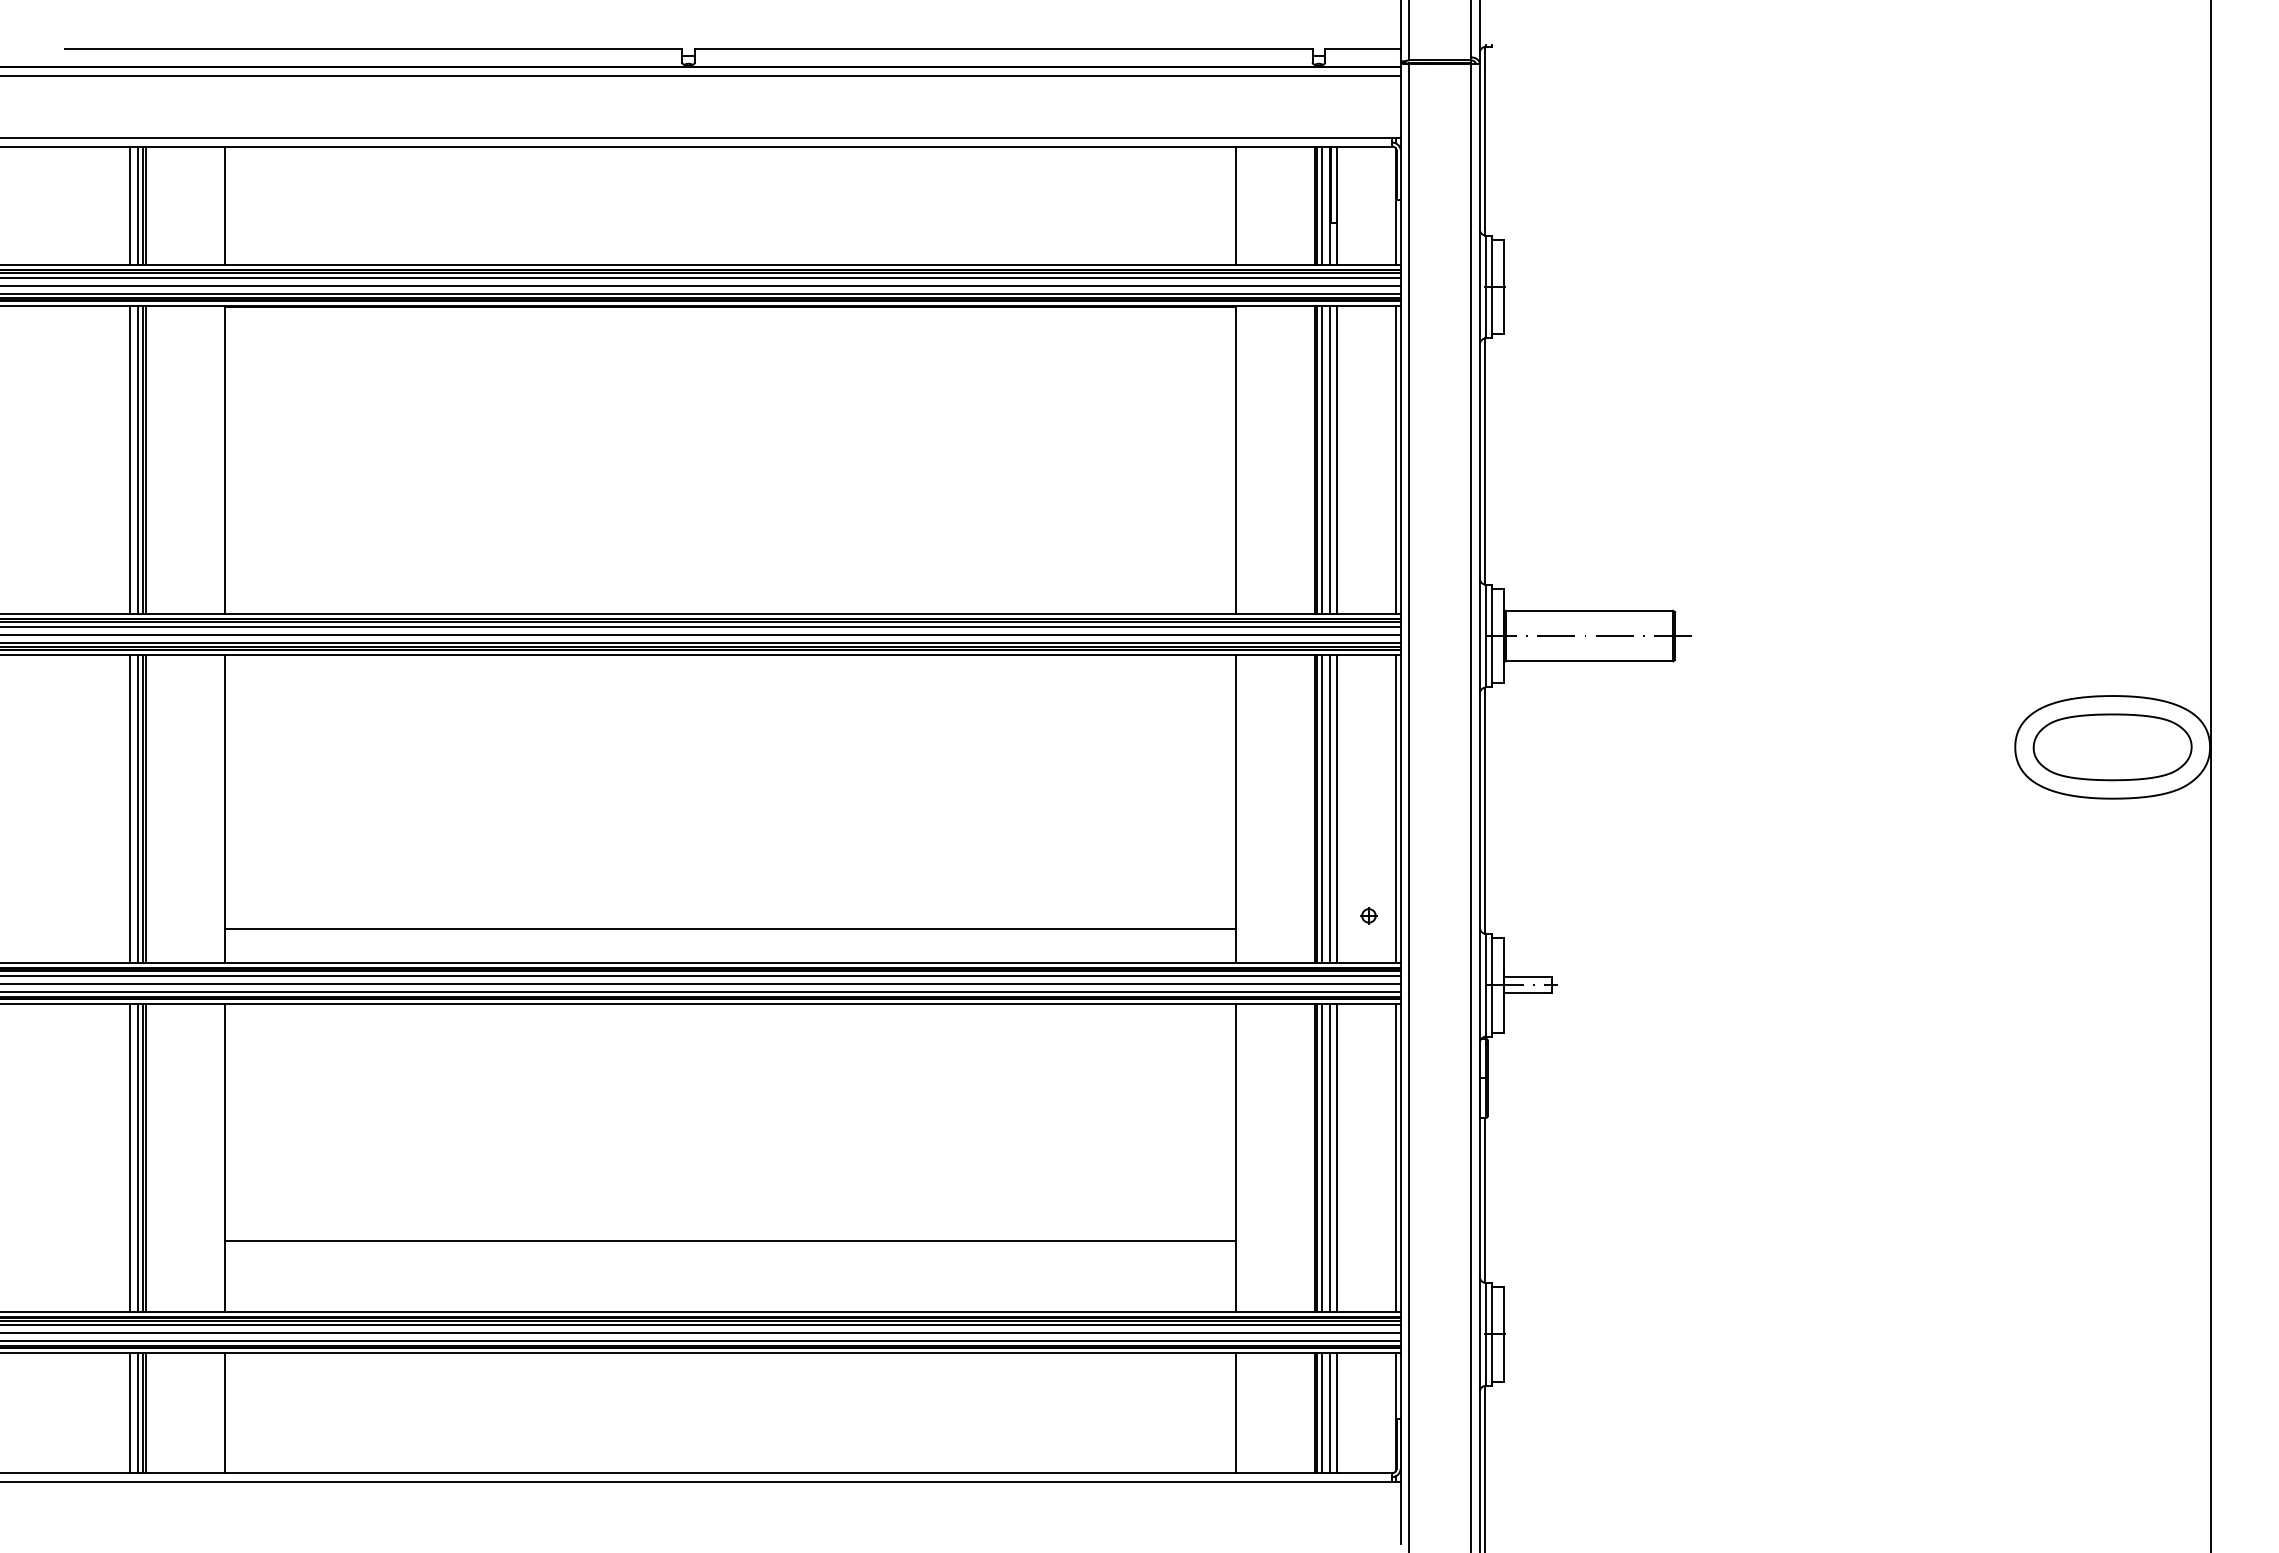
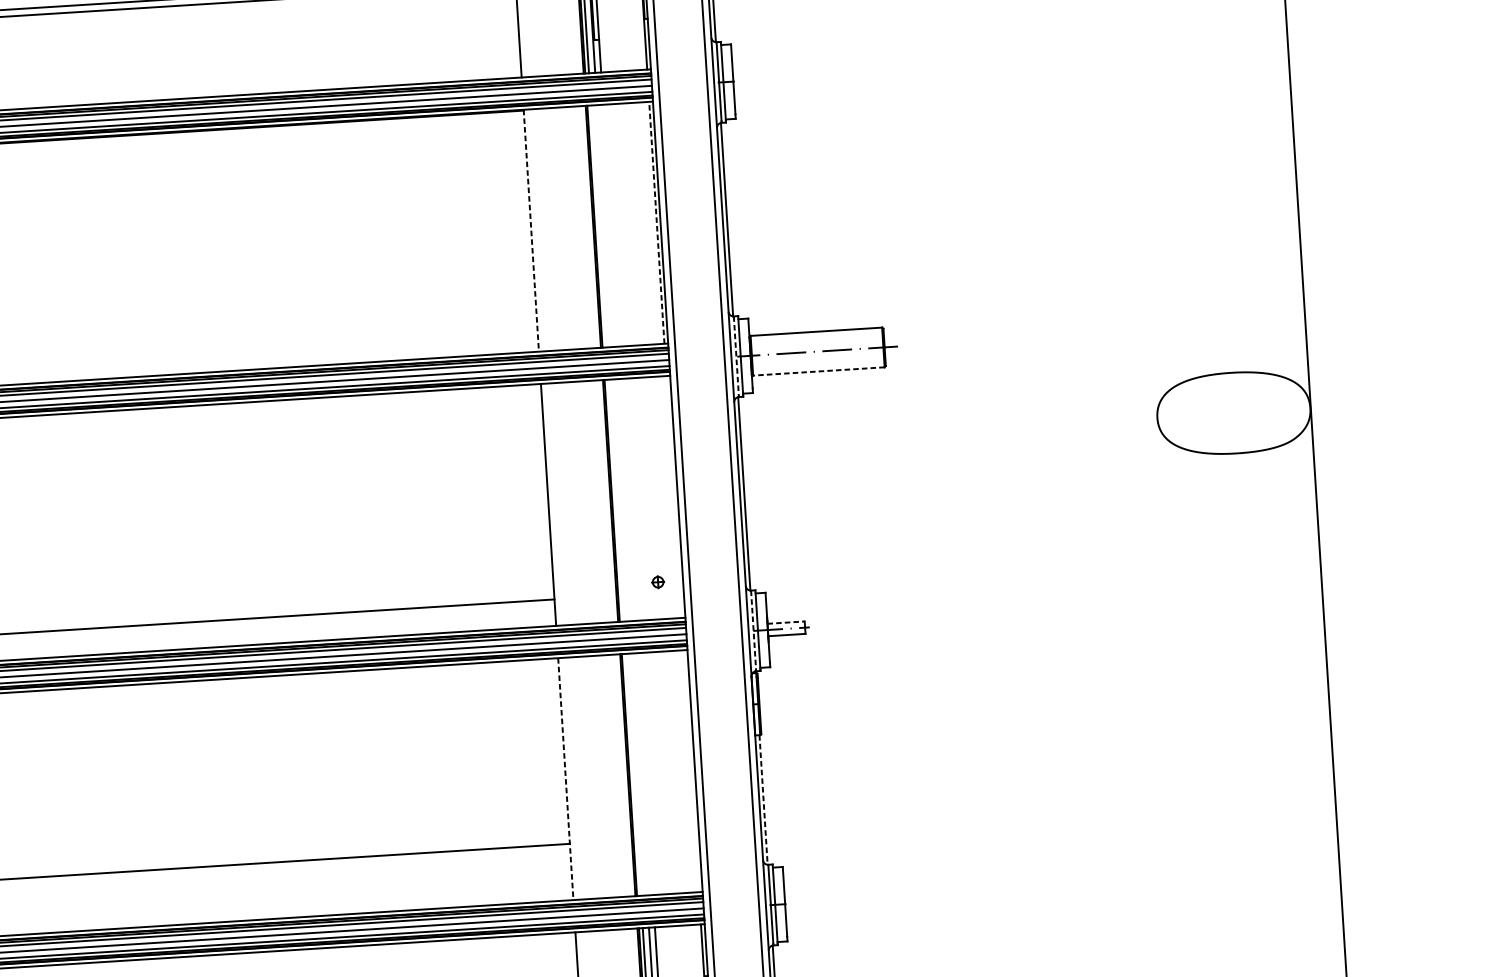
line: (1321, 459) -> (598, 226), removed
line: (1329, 459) -> (604, 225), removed
line: (1337, 459) -> (610, 225), removed
line: (1395, 459) -> (656, 222), solid -> dashed
line: (1236, 460) -> (531, 231), solid -> dashed
line: (1486, 635) -> (736, 356), solid -> dashed
line: (1589, 661) -> (818, 371), solid -> dashed
part: (2112, 747) -> (1233, 413), removed
line: (1321, 809) -> (615, 501), removed
line: (1329, 809) -> (621, 500), removed
line: (1337, 809) -> (628, 500), removed
line: (1395, 809) -> (673, 497), removed
line: (1528, 977) -> (786, 622), solid -> dashed
line: (1486, 984) -> (753, 630), solid -> dashed
line: (1236, 1158) -> (566, 779), solid -> dashed
line: (1321, 1158) -> (632, 775), removed
line: (1329, 1158) -> (639, 774), removed
line: (1337, 1158) -> (645, 774), removed
line: (1395, 1158) -> (690, 771), removed
line: (1485, 1200) -> (763, 800), solid -> dashed

